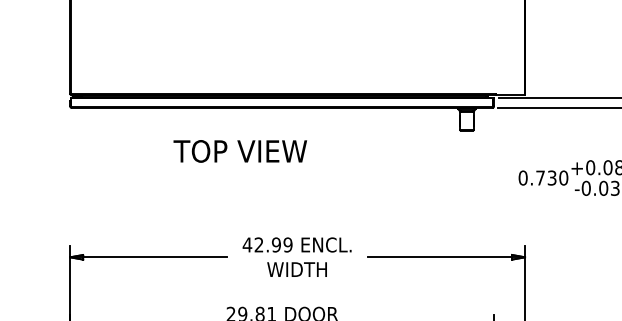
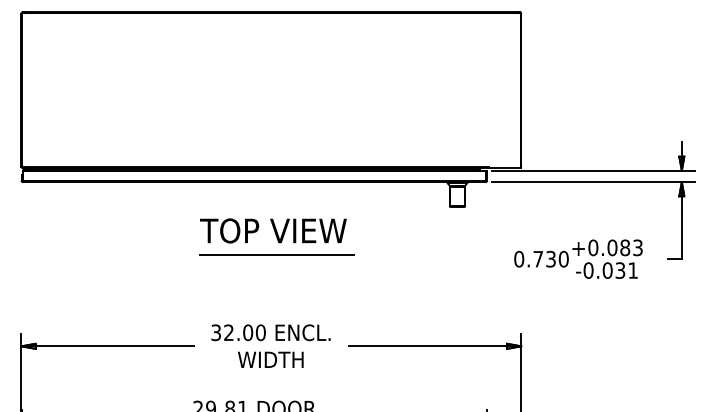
text: (240, 151) -> (273, 230), moved
line: (302, 174) -> (276, 255), added
text: (267, 244) -> (238, 332), 42.99 -> 32.00

